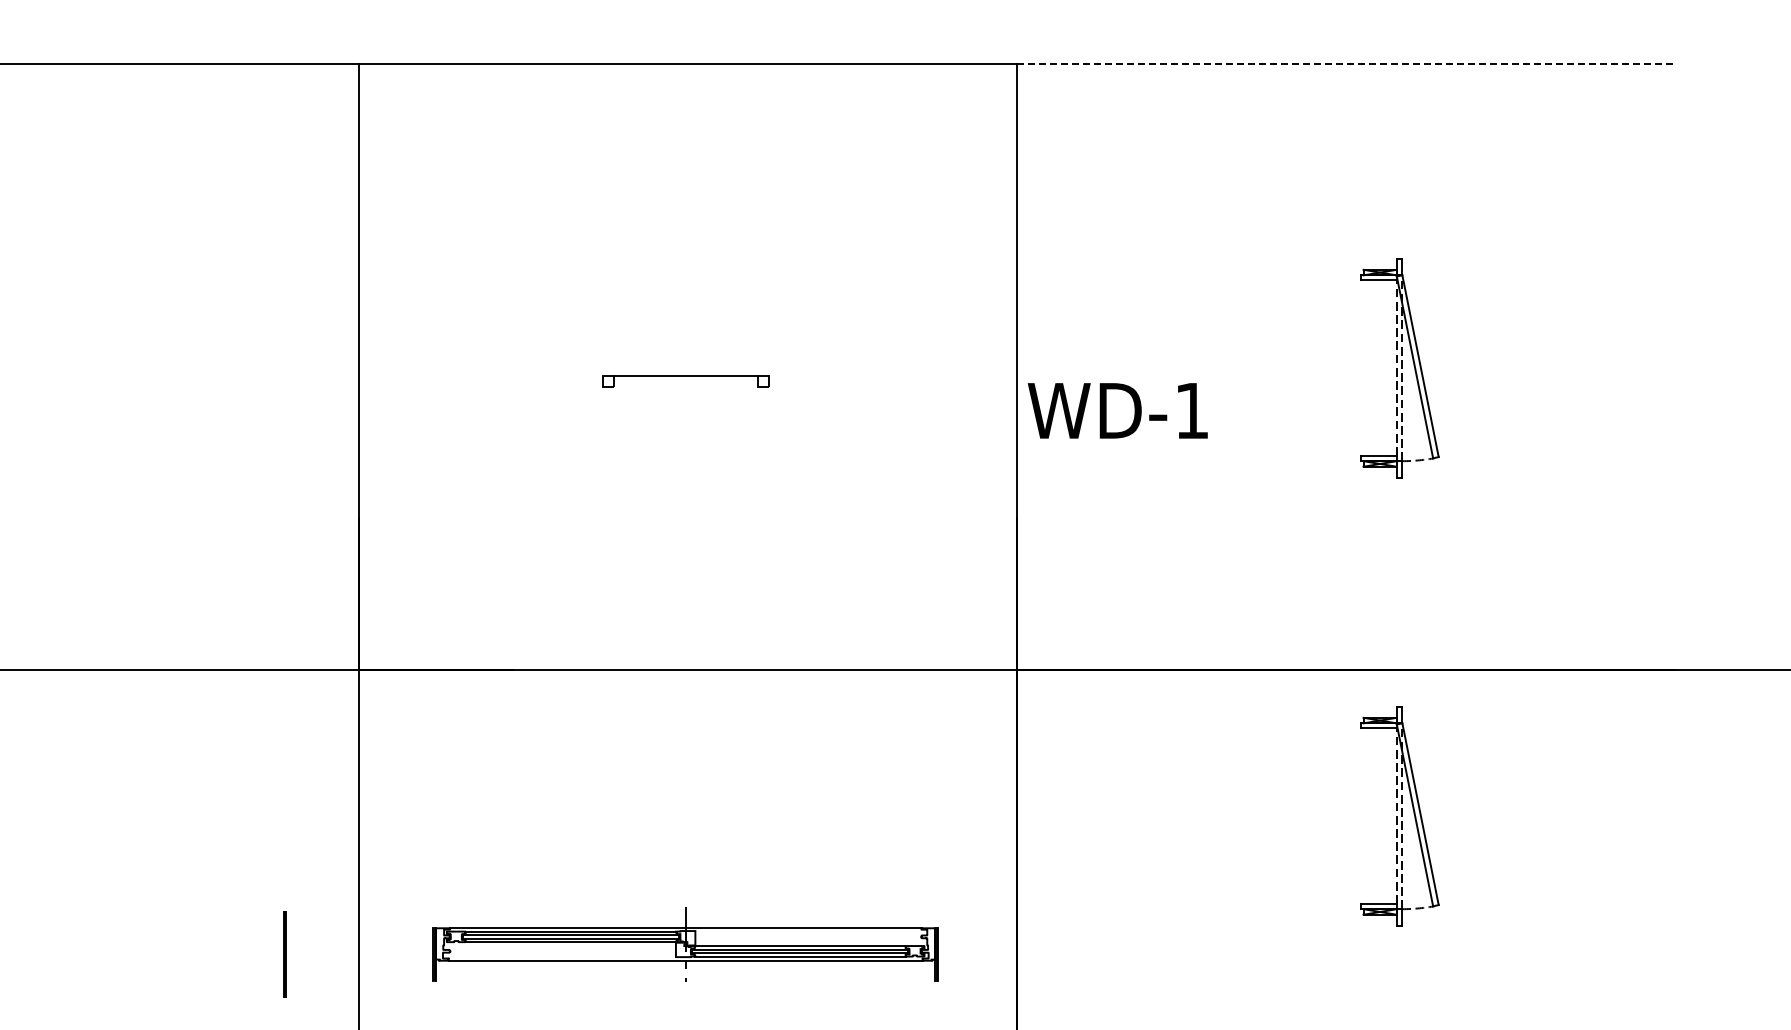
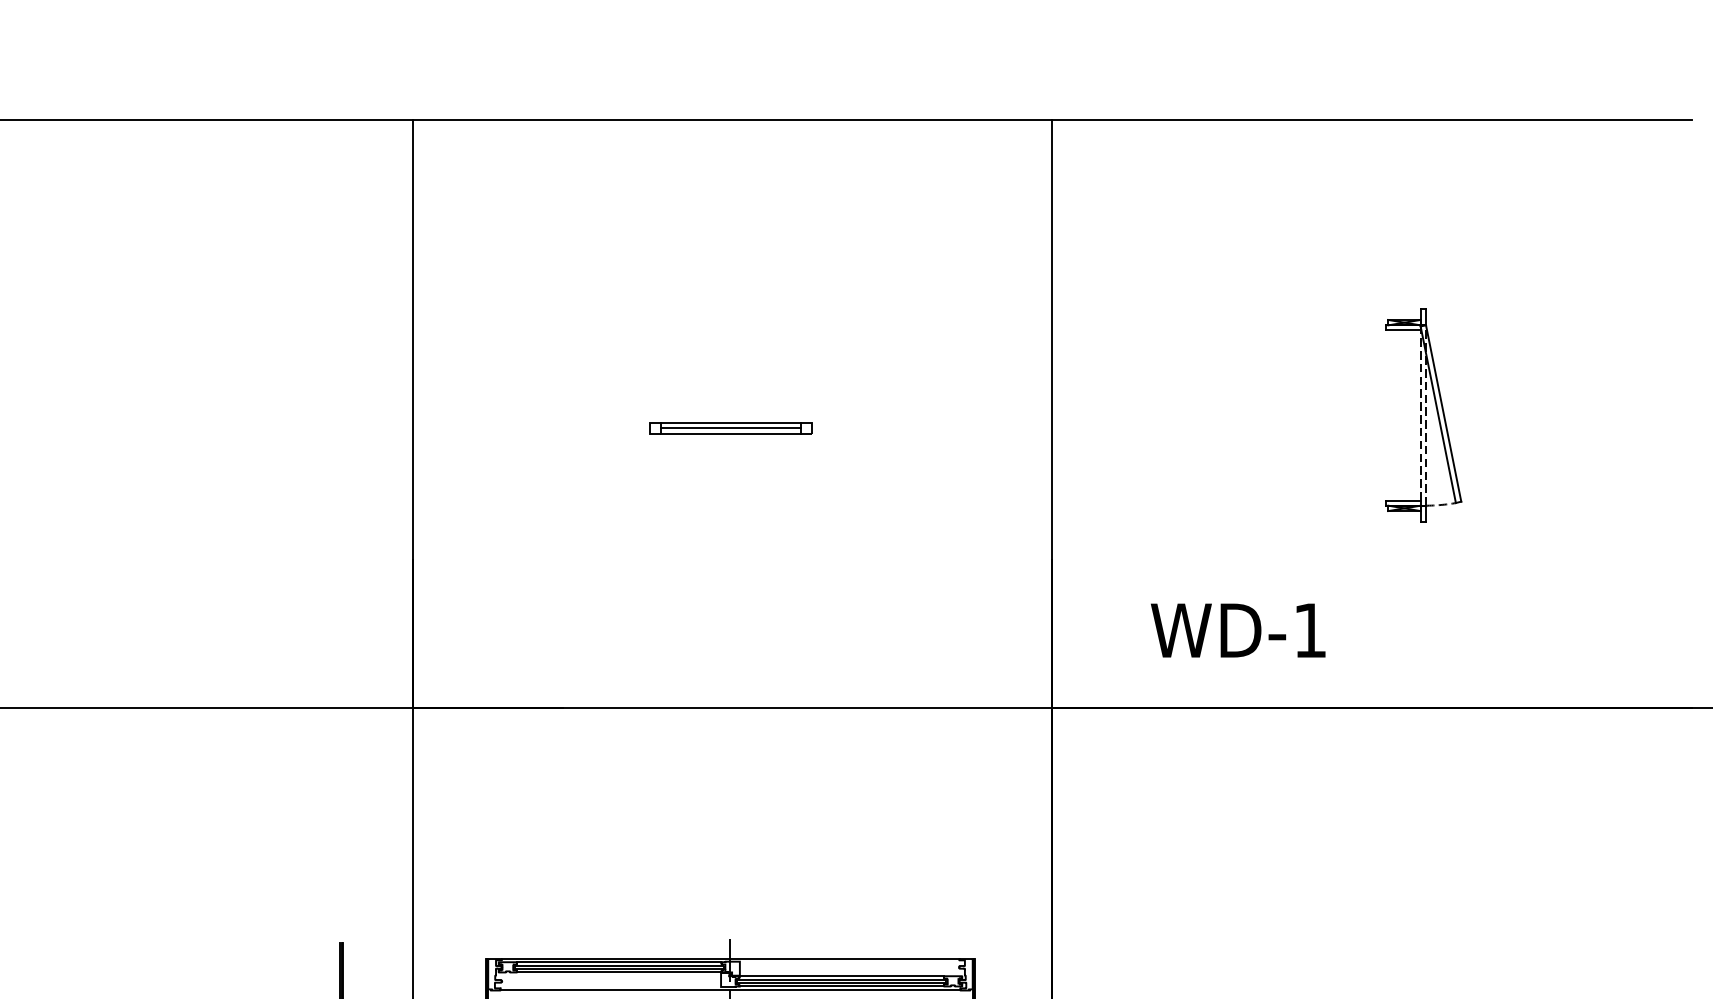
line: (1347, 63) -> (1372, 119), dashed -> solid
line: (685, 381) -> (730, 428), added
line: (685, 386) -> (730, 433), added
text: (1117, 410) -> (1237, 630), moved
part: (1399, 816) -> (1423, 850), removed

